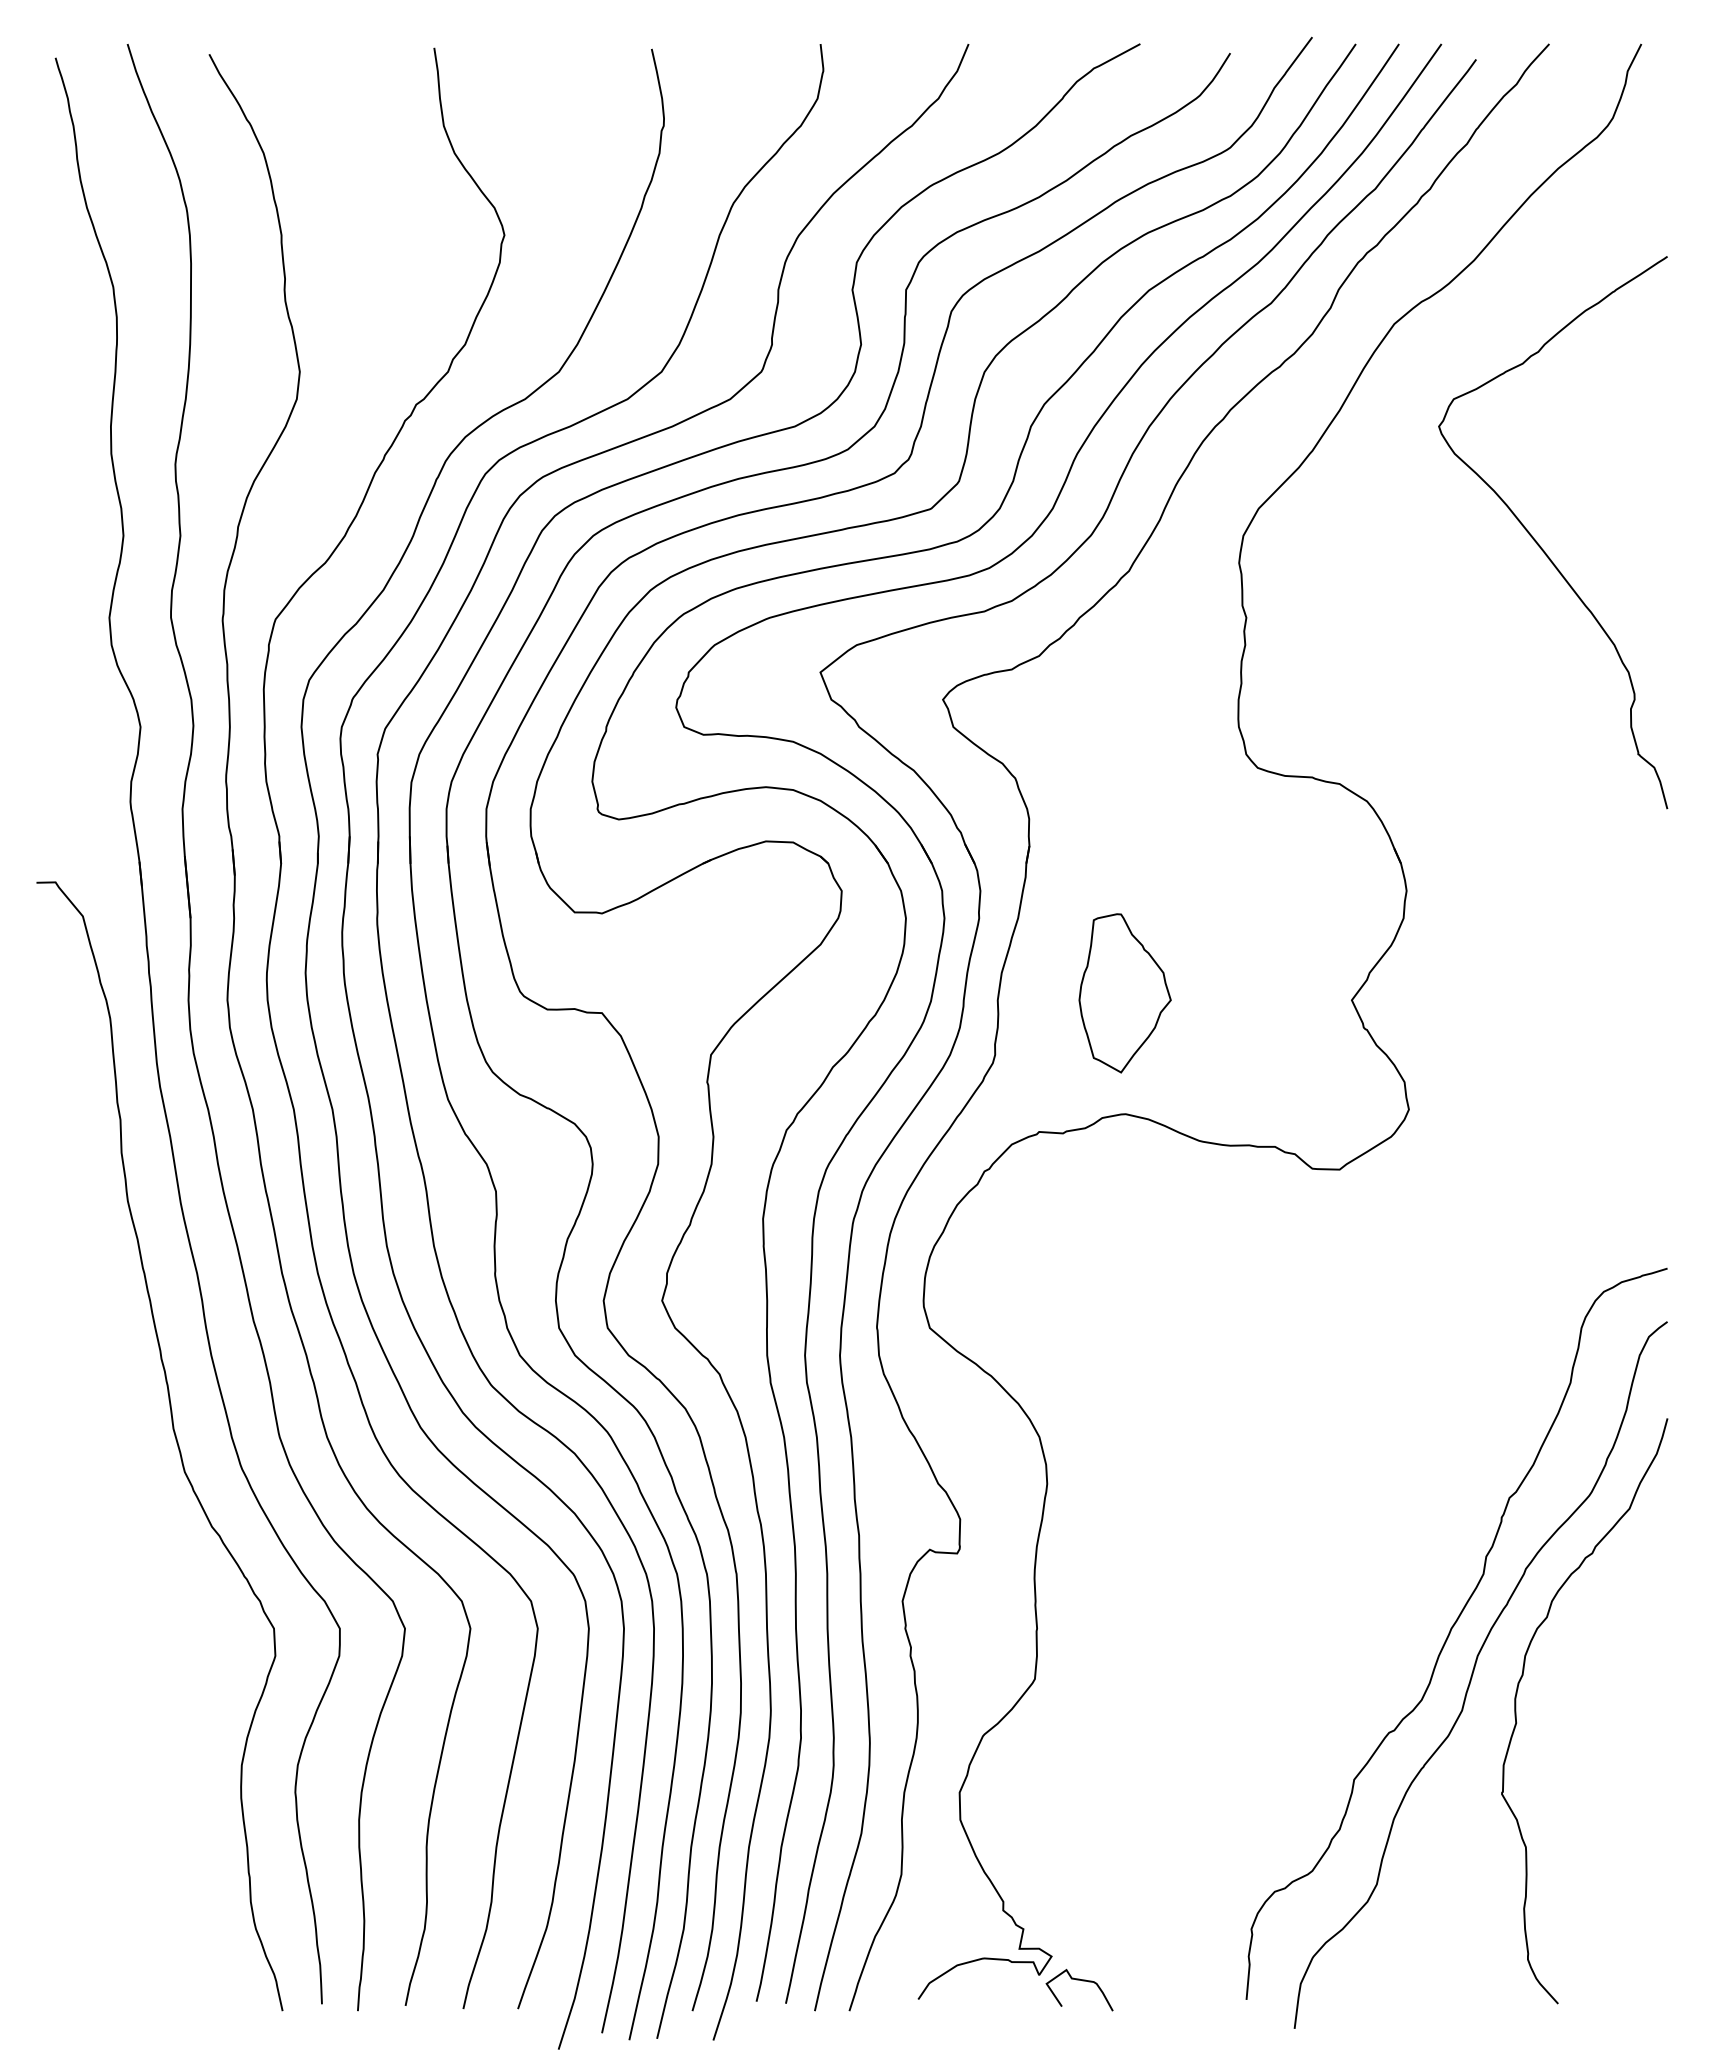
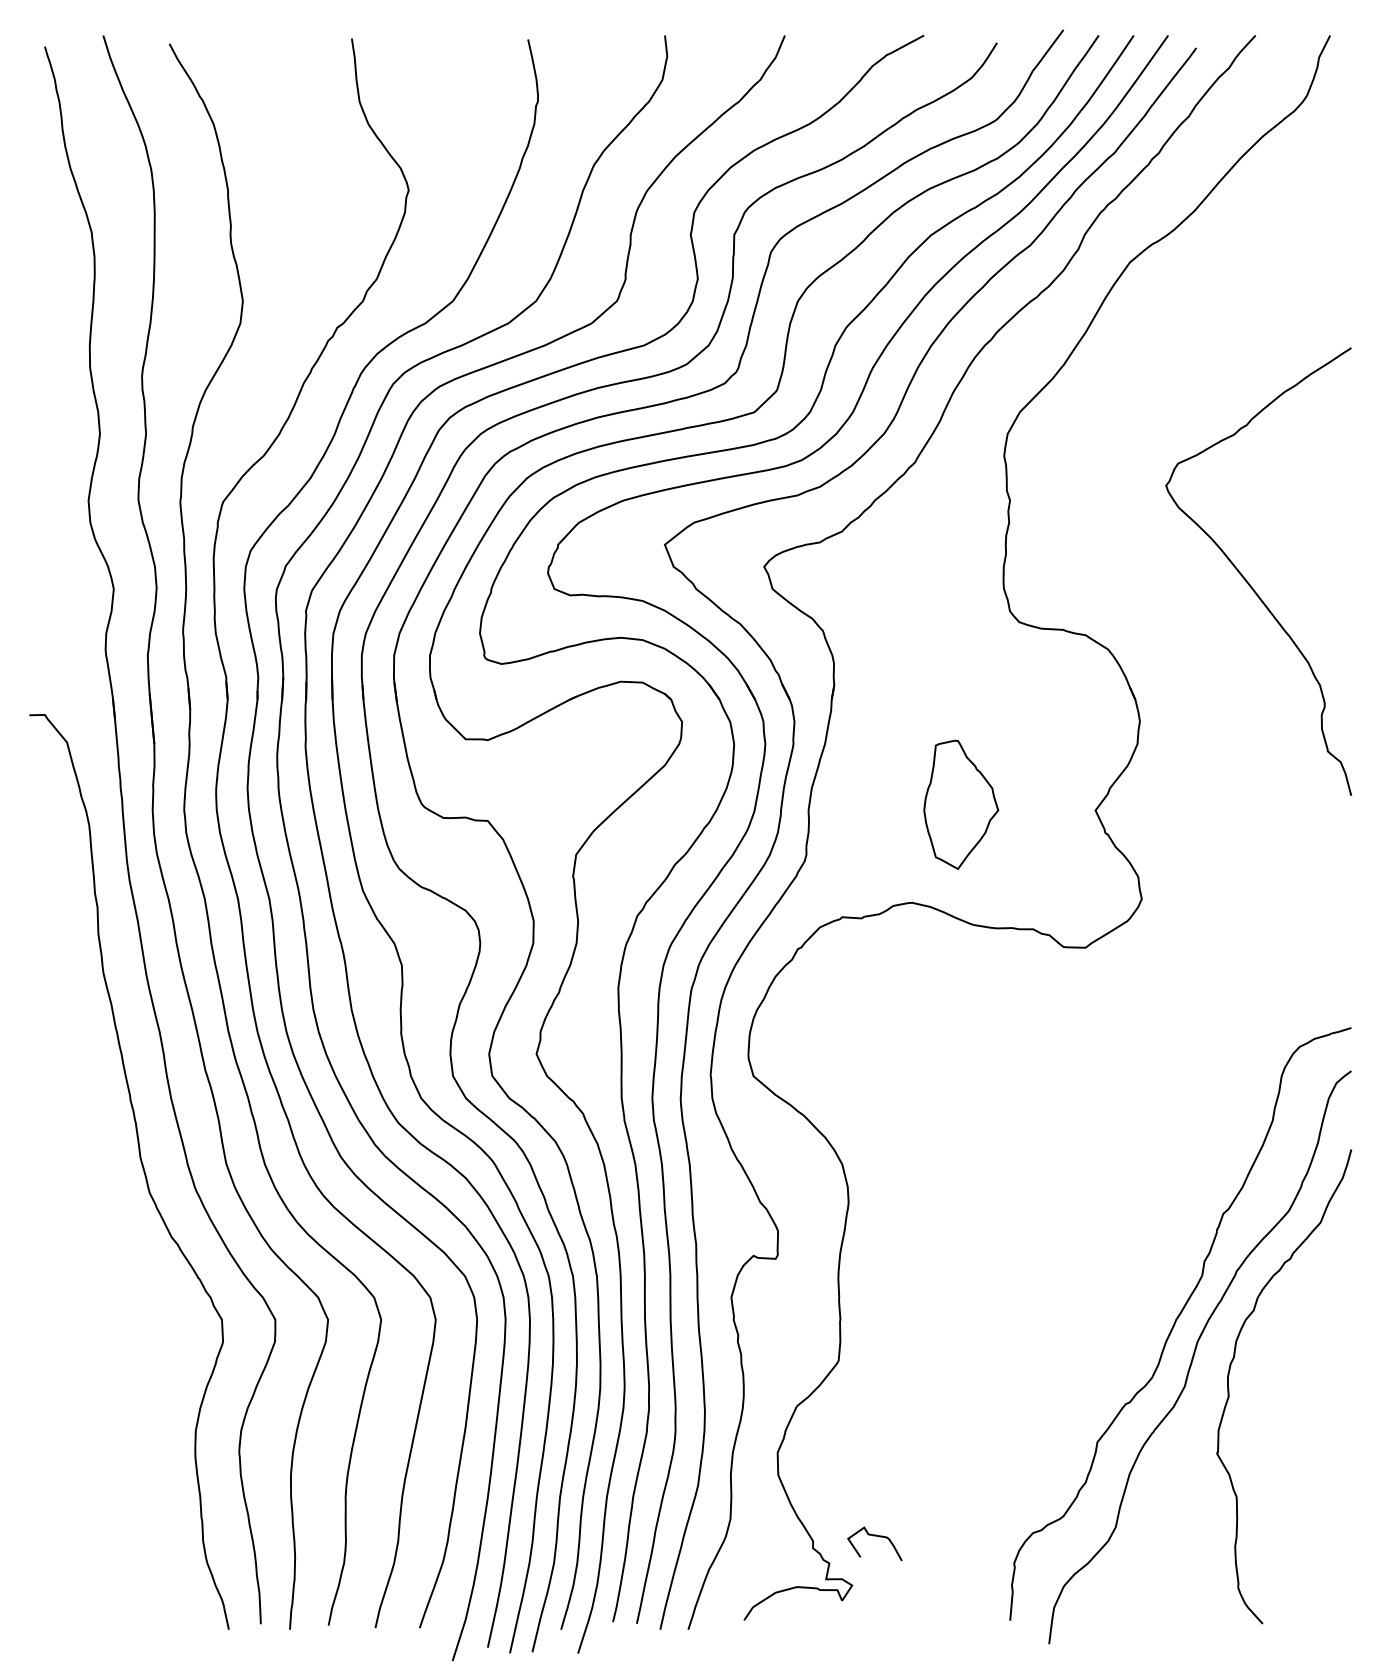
curve: (1540, 545) -> (1248, 582), moved
part: (1124, 993) -> (960, 805), moved
curve: (1082, 1981) -> (877, 1536), moved

